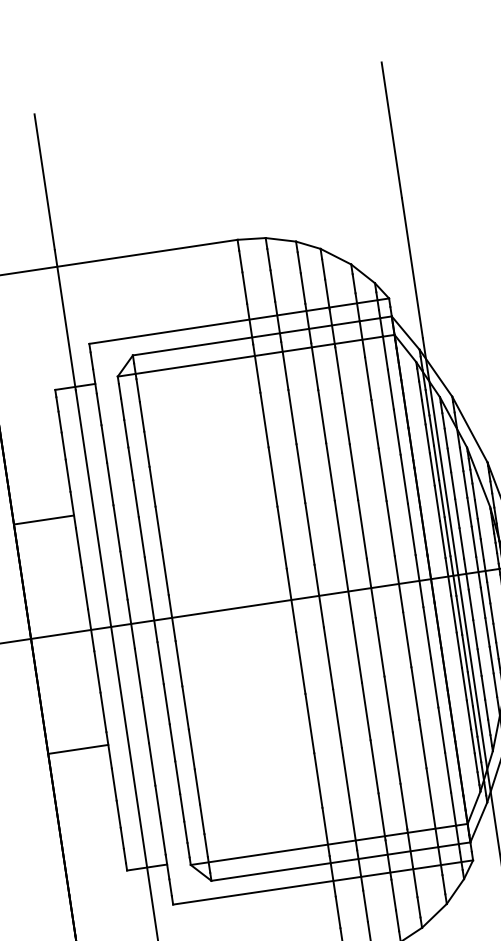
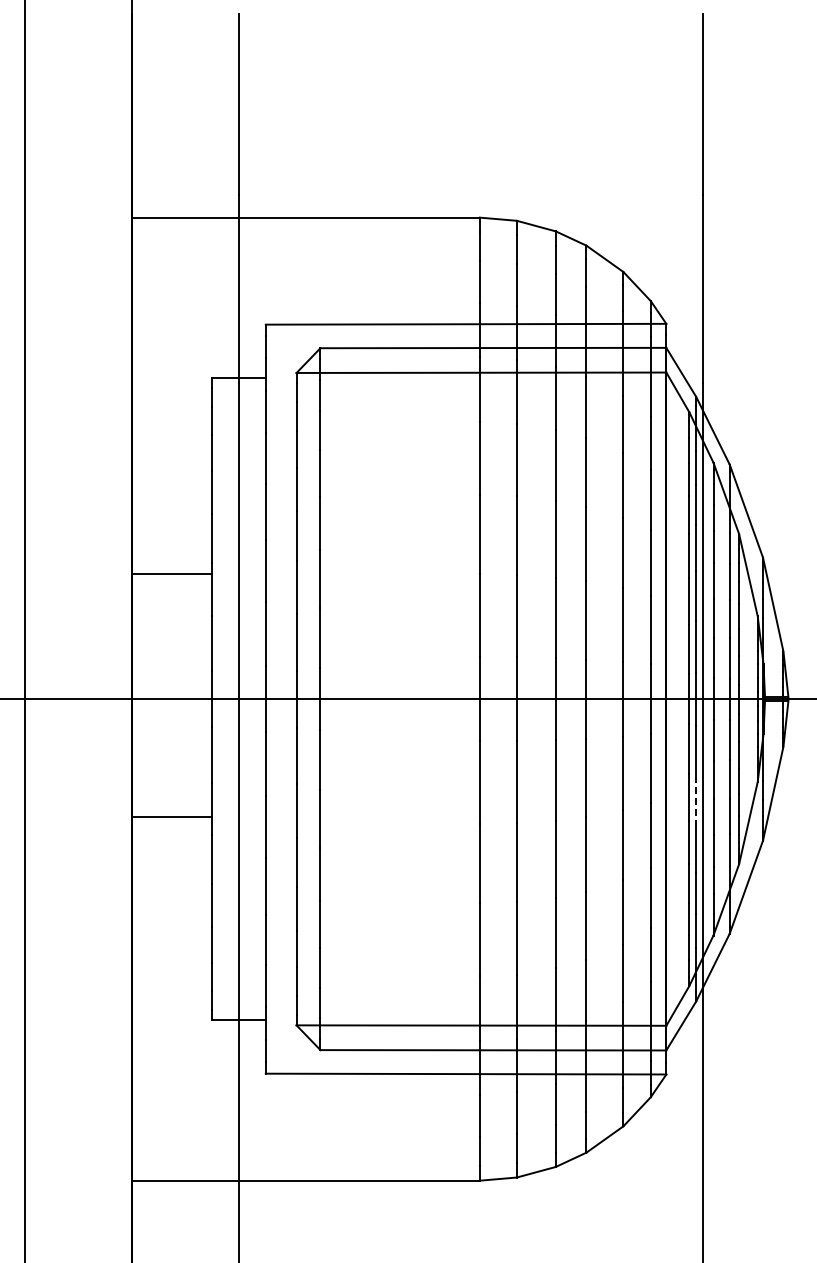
line: (44, 519) -> (172, 573), moved
line: (465, 653) -> (696, 802), solid -> dashed
line: (78, 749) -> (172, 817), moved

